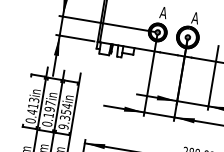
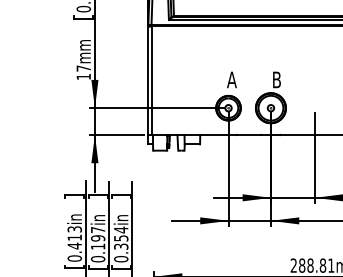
text: (195, 17) -> (276, 79), A -> B
text: (63, 127) -> (121, 259), 9.354in -> 0.354in

